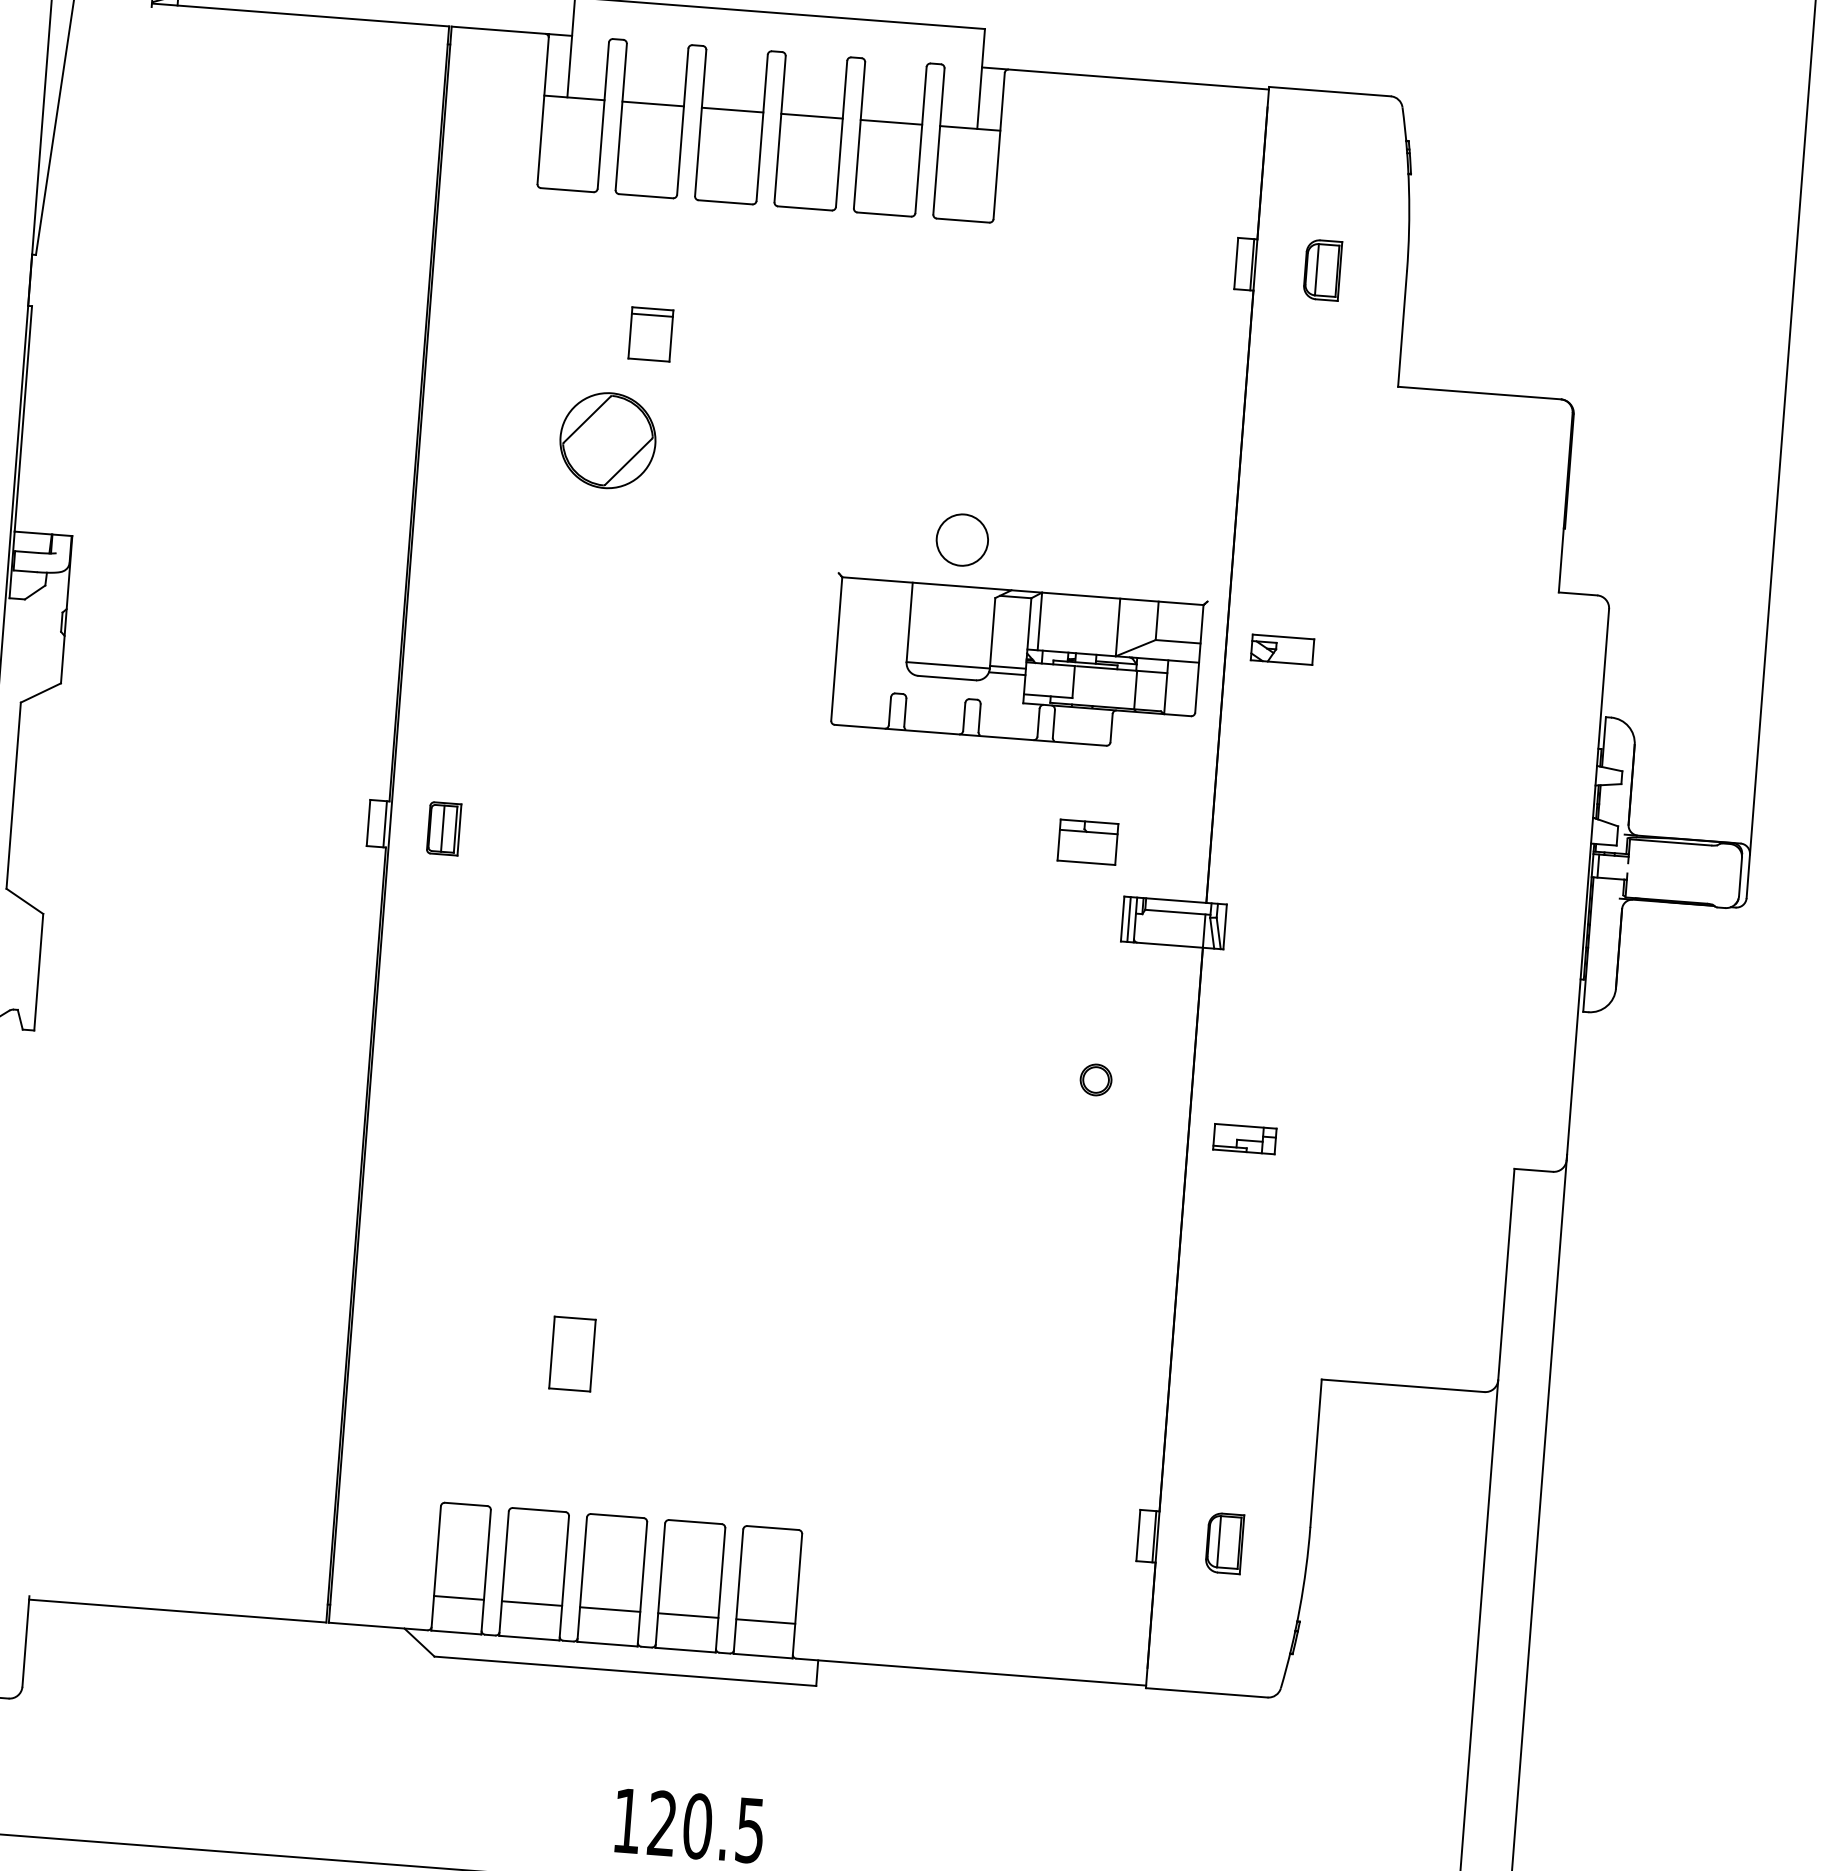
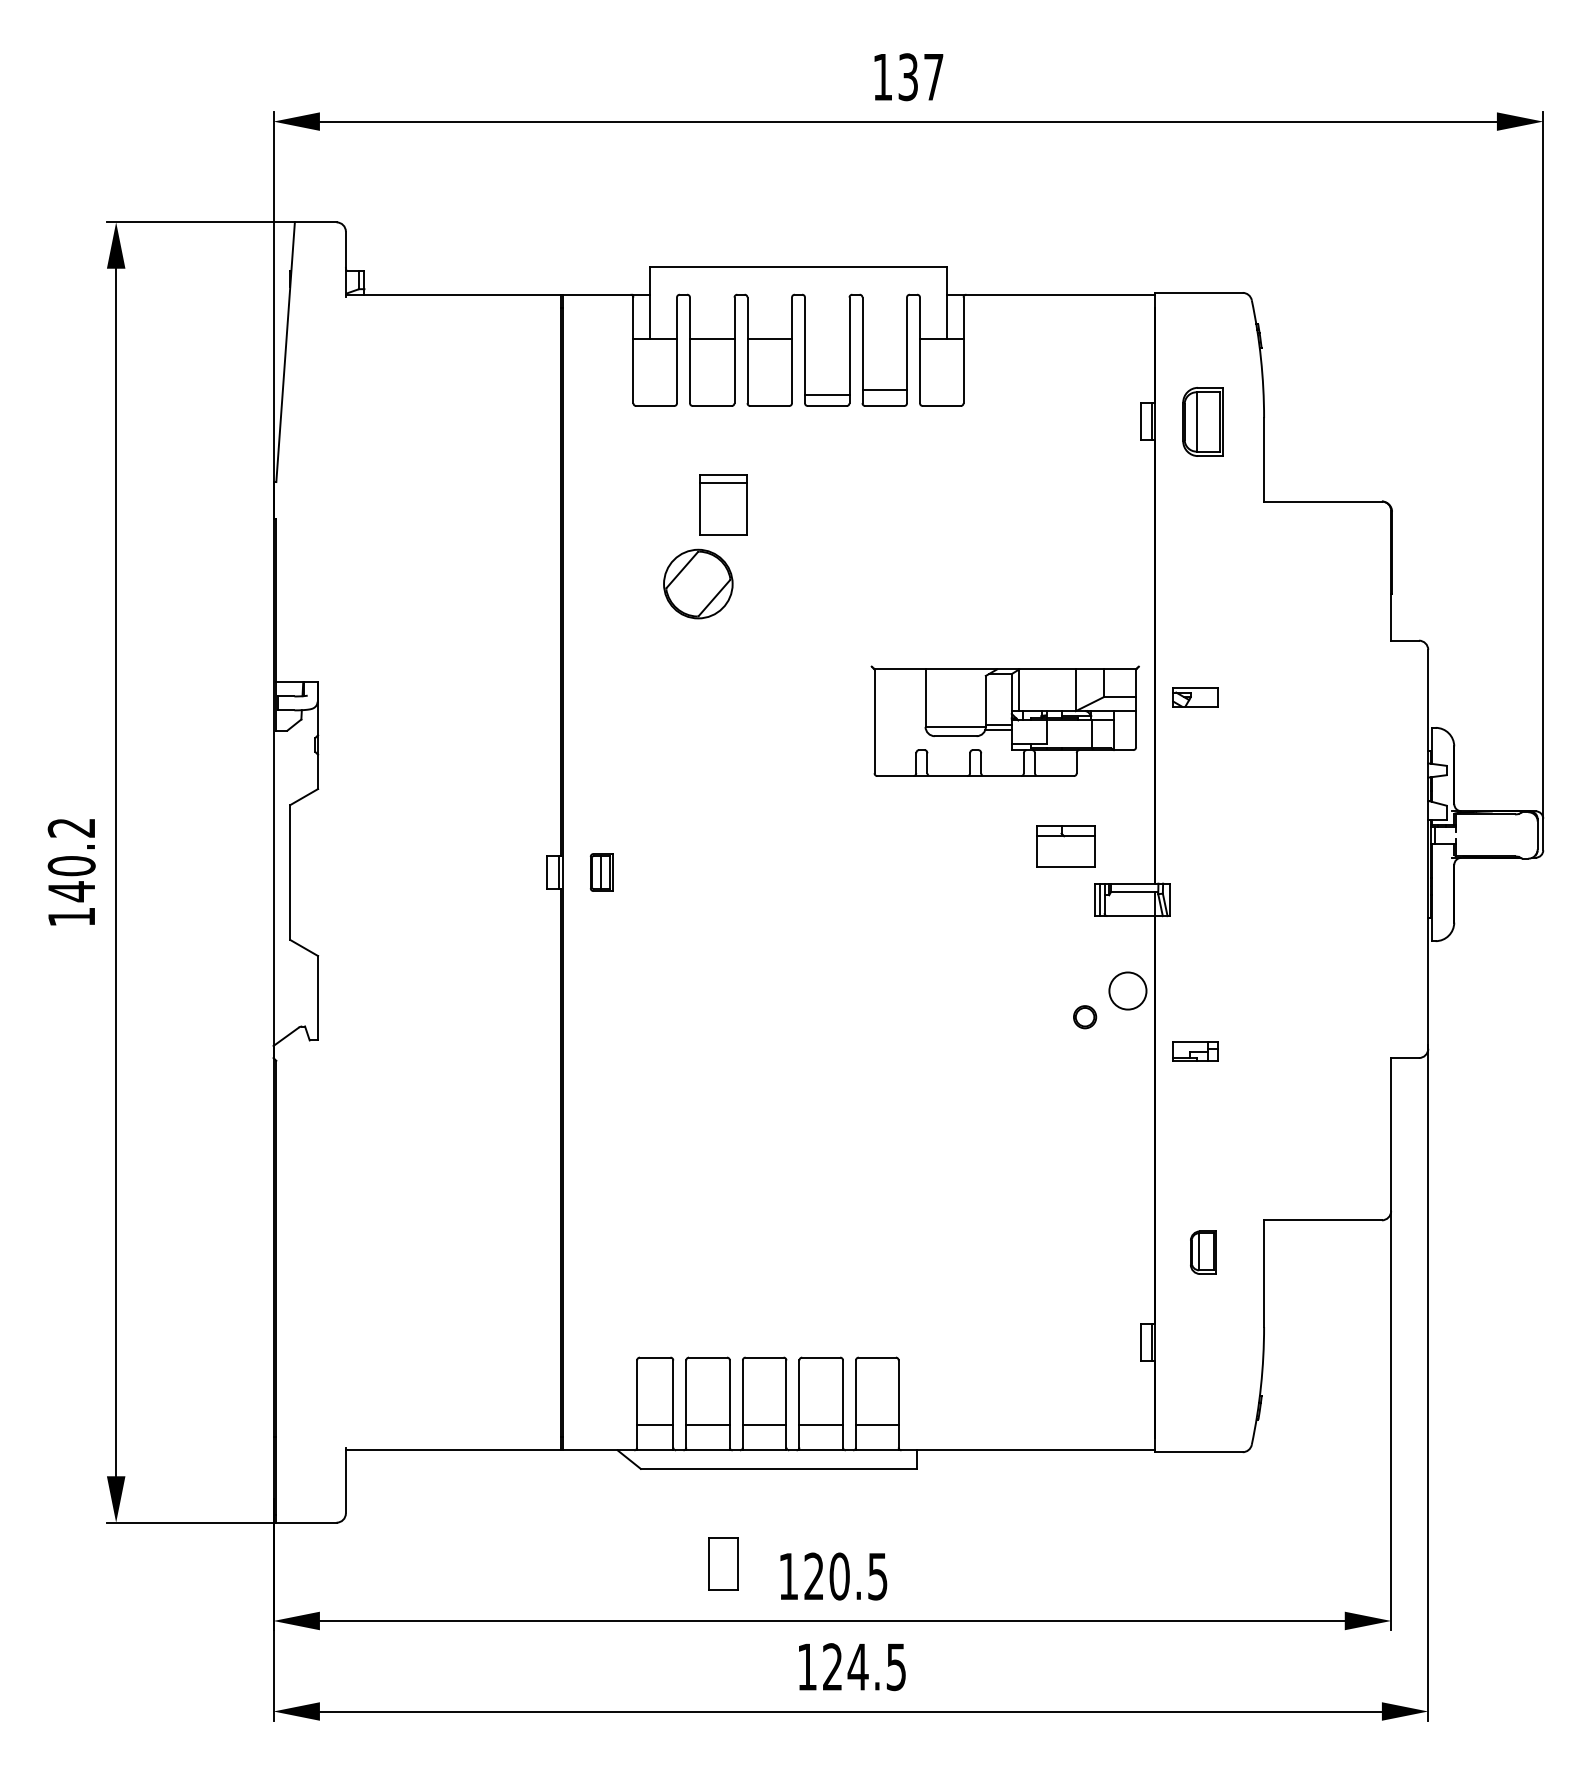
line: (812, 116) -> (827, 395), moved
line: (891, 122) -> (884, 390), moved
part: (1322, 269) -> (1203, 421), size x1.6
part: (651, 334) -> (723, 505), size x1.6
circle: (961, 539) -> (1127, 990), moved
part: (1087, 842) -> (1065, 846), size x1.4
part: (572, 1354) -> (723, 1563), moved
part: (1224, 1543) -> (1203, 1252), moved

